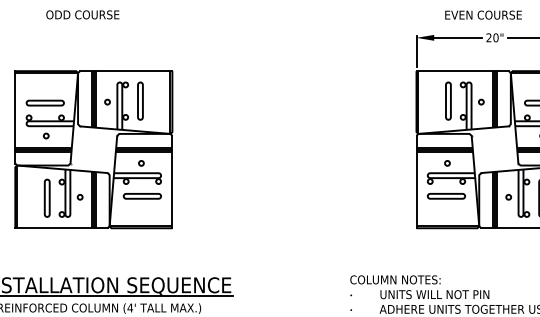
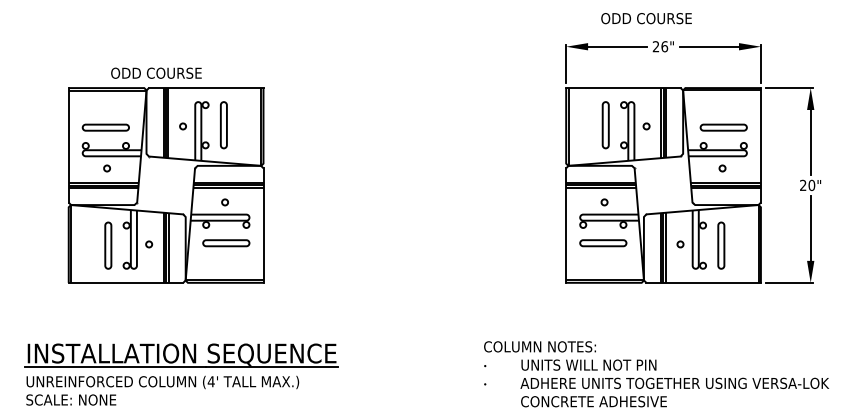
text: (82, 14) -> (156, 72), moved
text: (482, 15) -> (648, 18), EVEN COURSE -> ODD COURSE
text: (495, 37) -> (664, 46), 20" -> 26"

